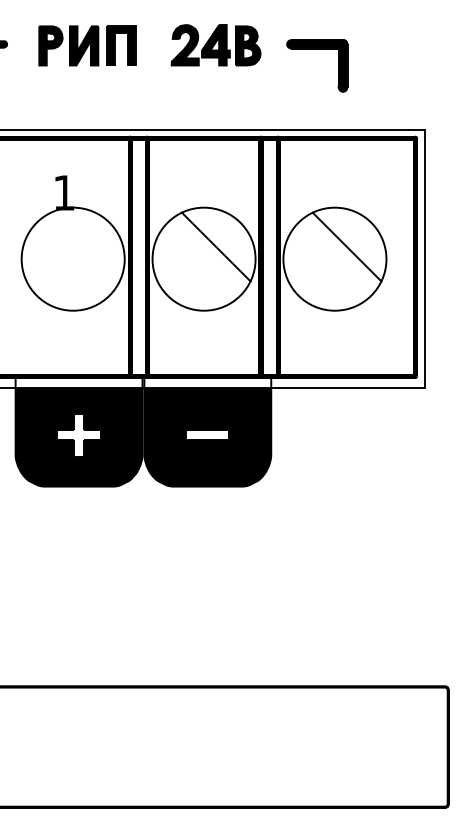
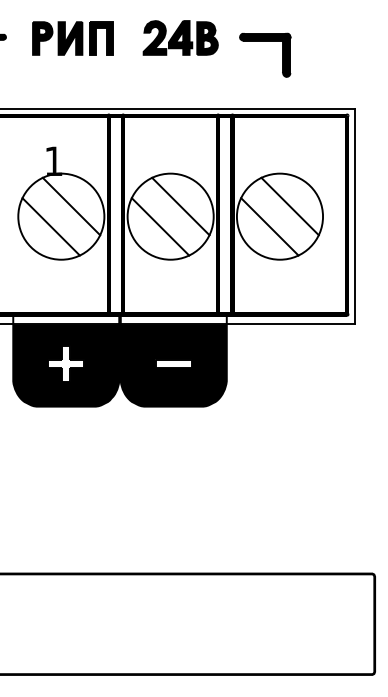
line: (85, 246) -> (71, 206), added
line: (60, 271) -> (50, 226), added
line: (191, 271) -> (160, 226), added
line: (322, 271) -> (269, 226), added

